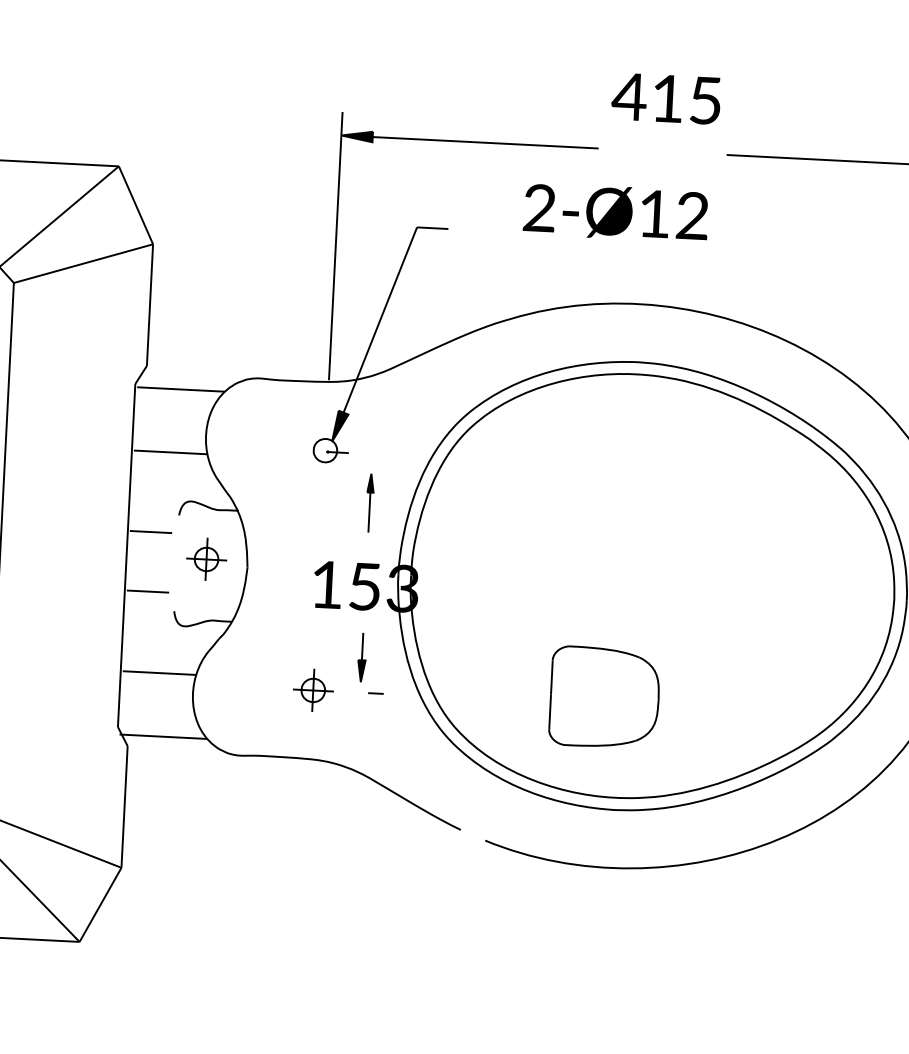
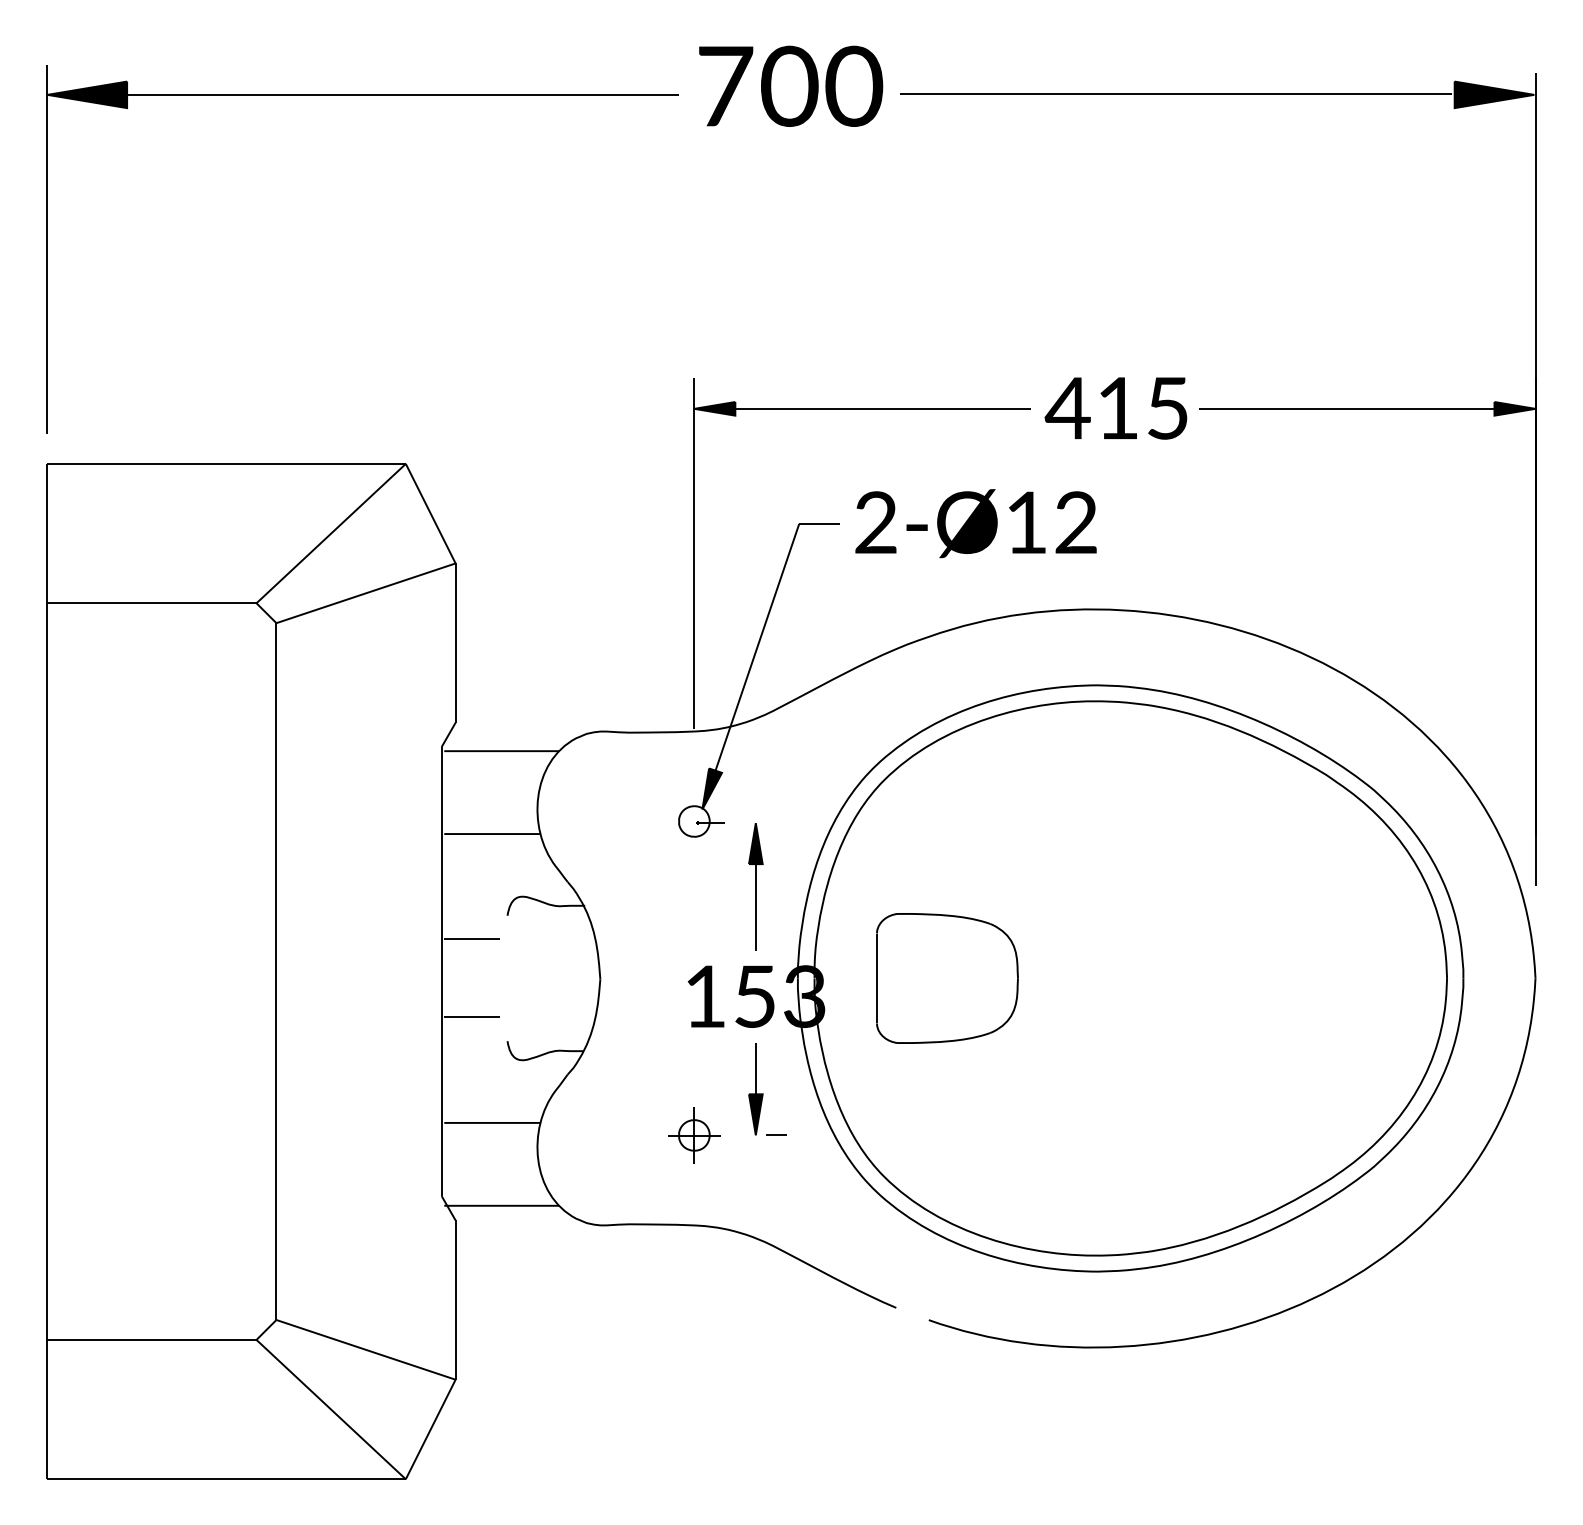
text: (665, 98) -> (1115, 408), moved
text: (615, 212) -> (975, 523), moved
part: (369, 502) -> (755, 886), size x1.67
part: (206, 559) -> (546, 971), removed
part: (361, 657) -> (755, 1089), size x1.43
part: (604, 697) -> (947, 978), moved

